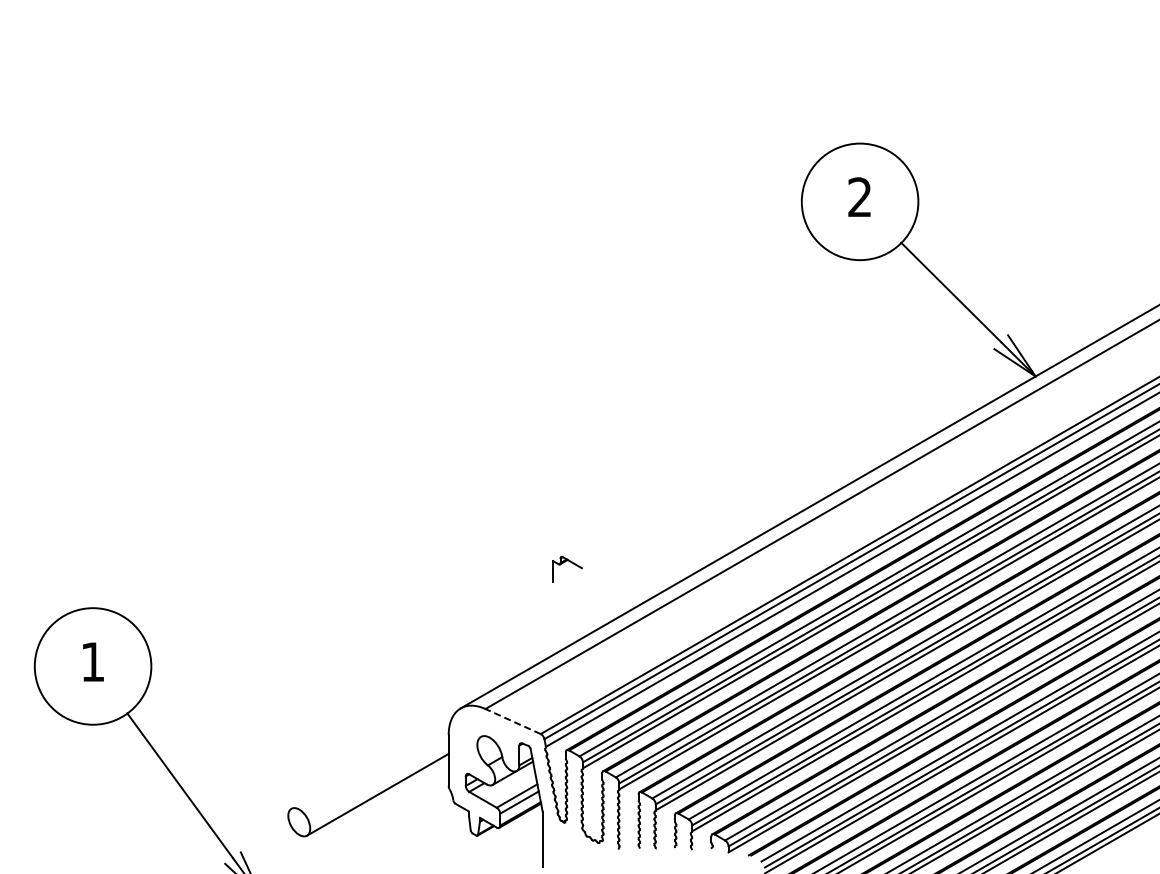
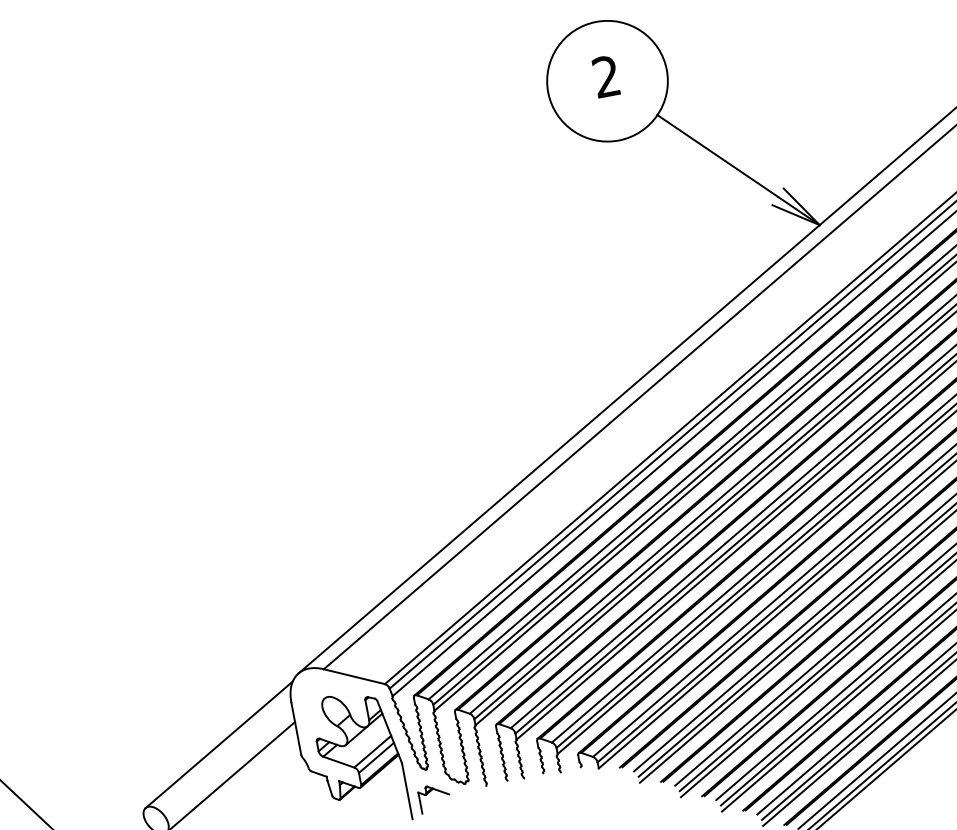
part: (565, 562) -> (431, 791), moved
line: (512, 721) -> (353, 676), dashed -> solid
line: (372, 761) -> (218, 744), added

